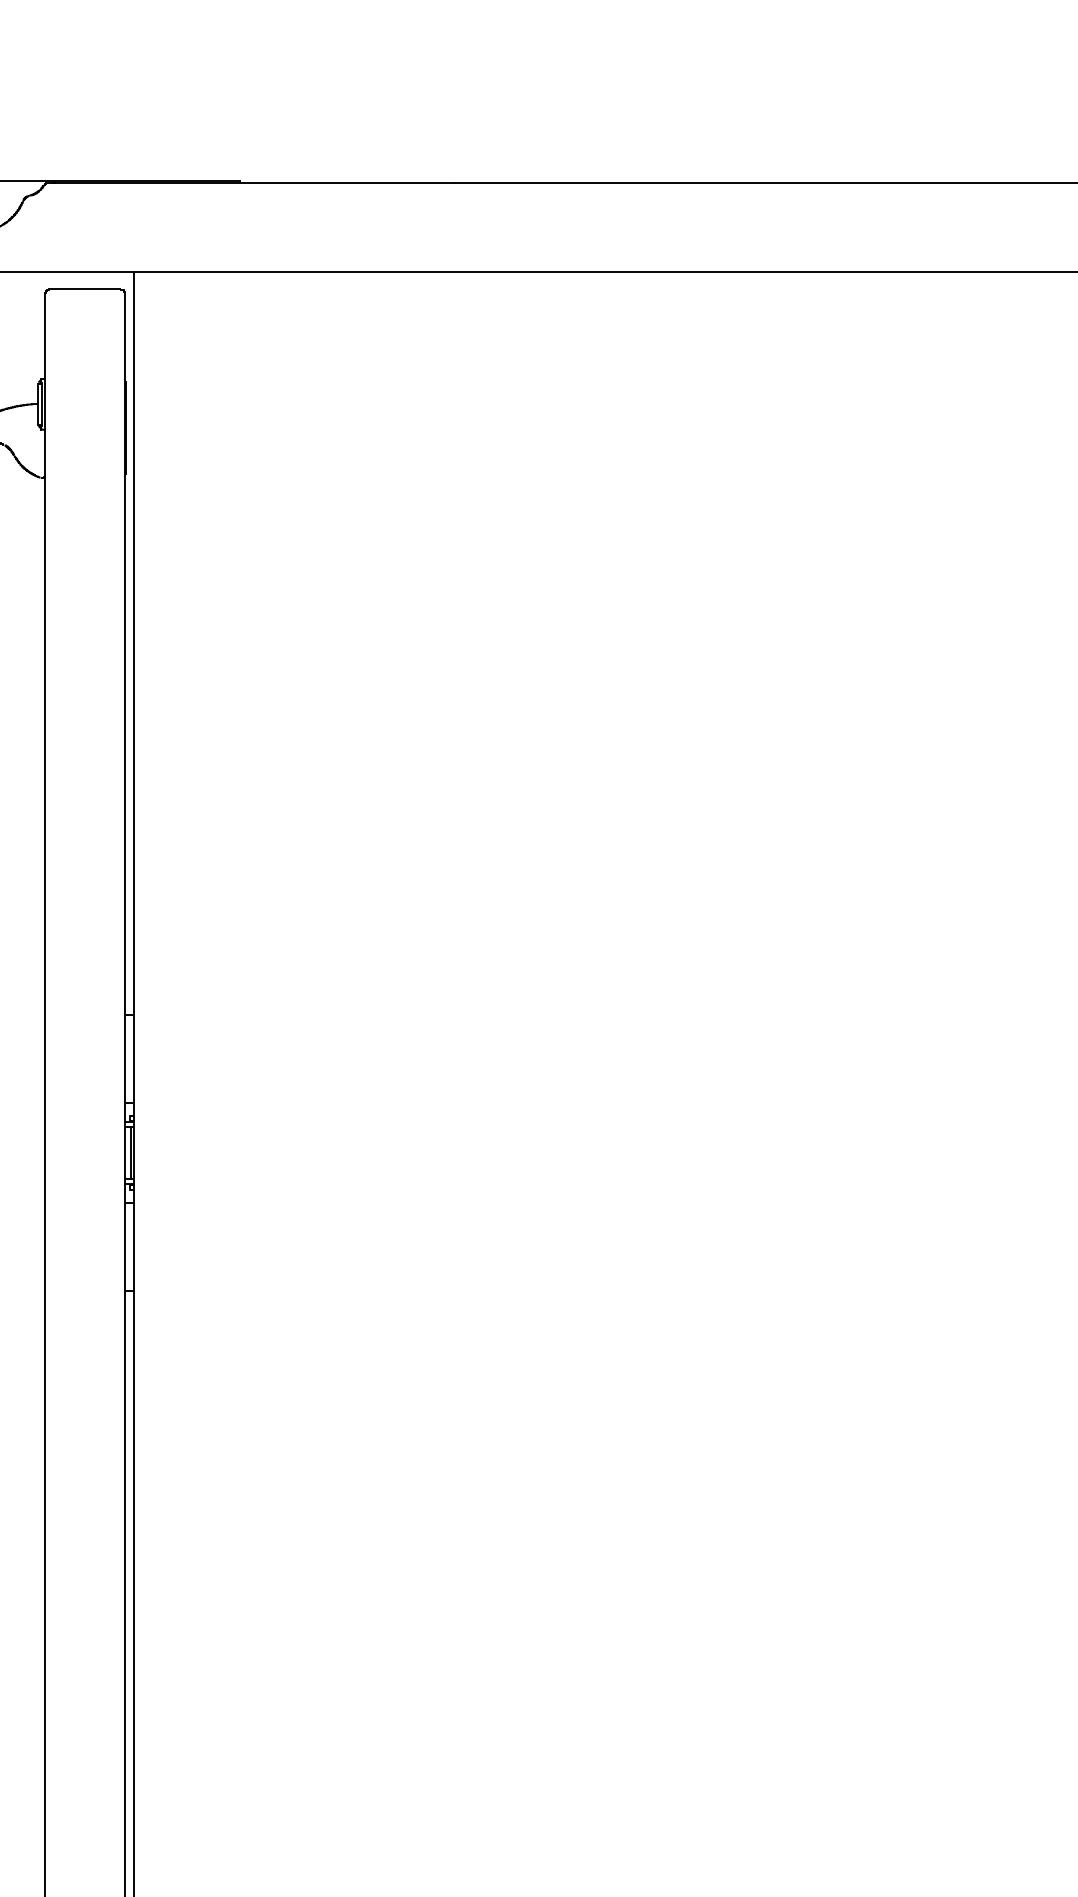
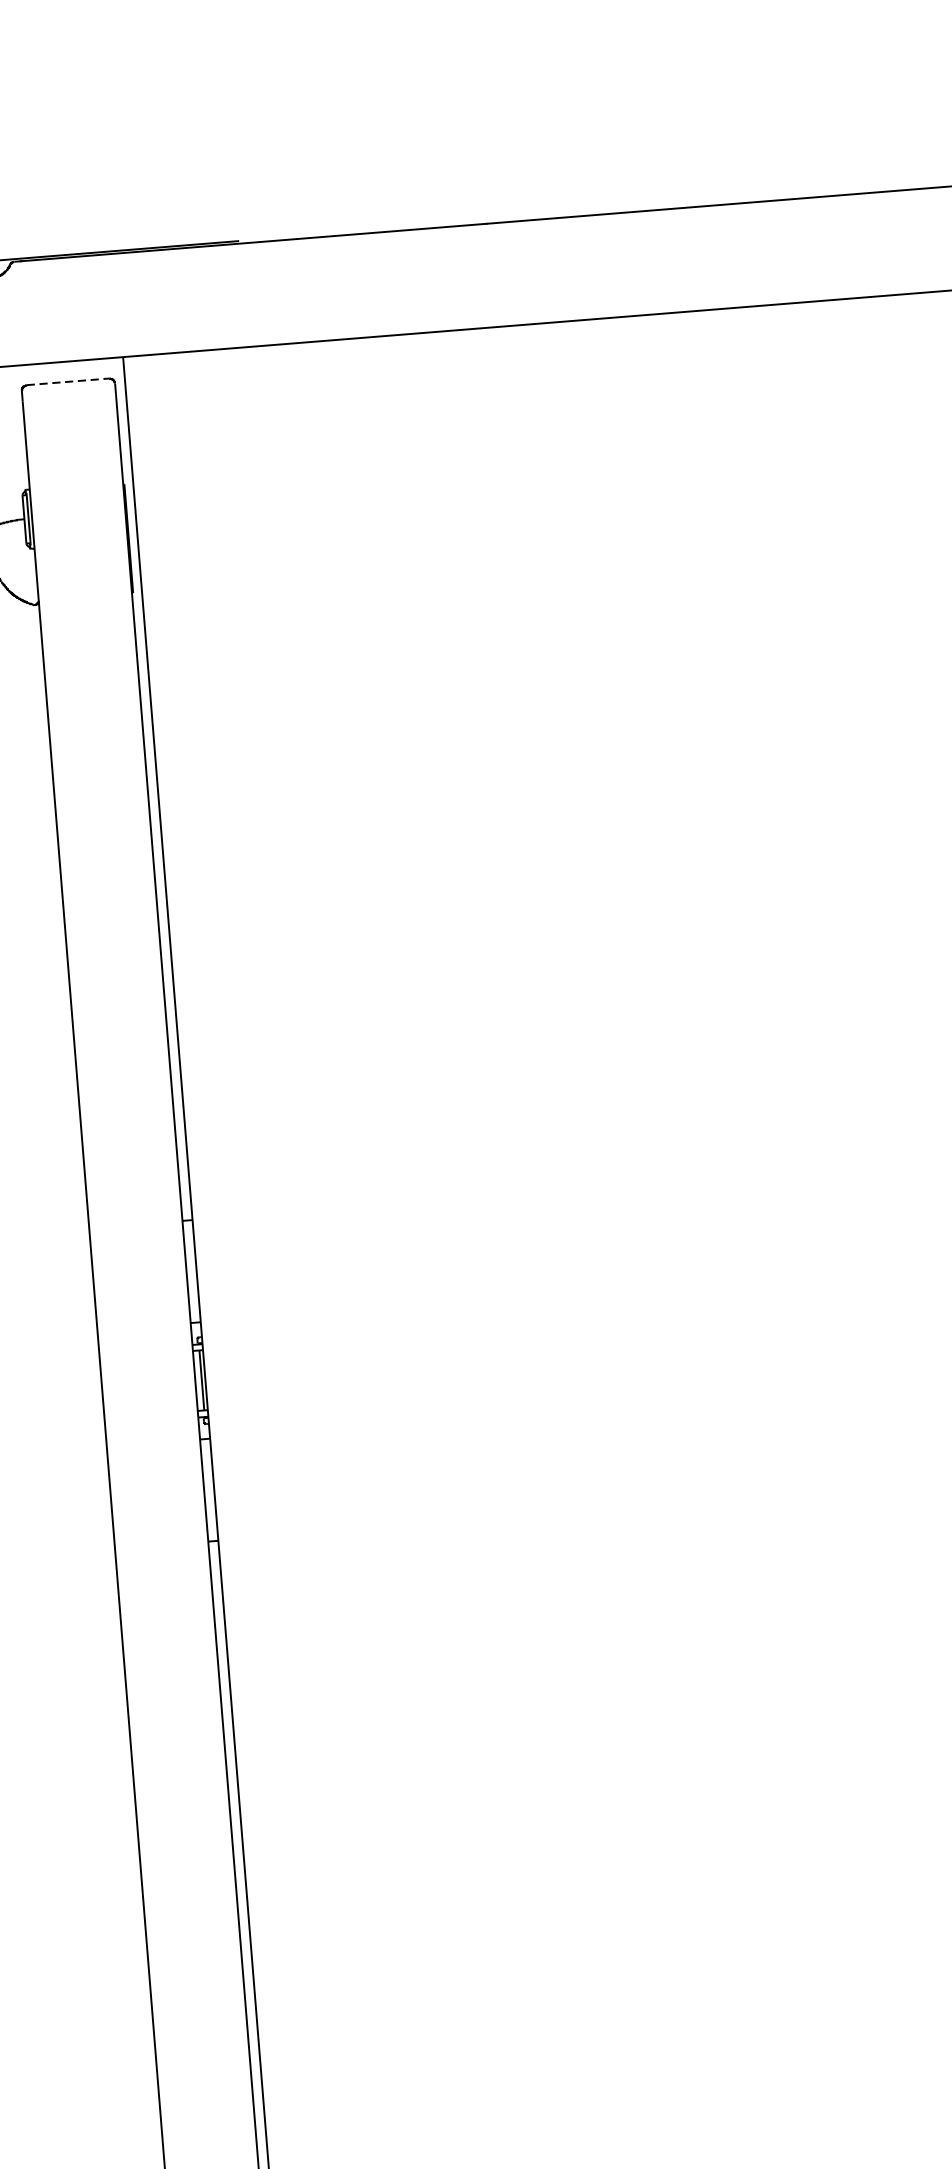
line: (85, 289) -> (68, 381), solid -> dashed

